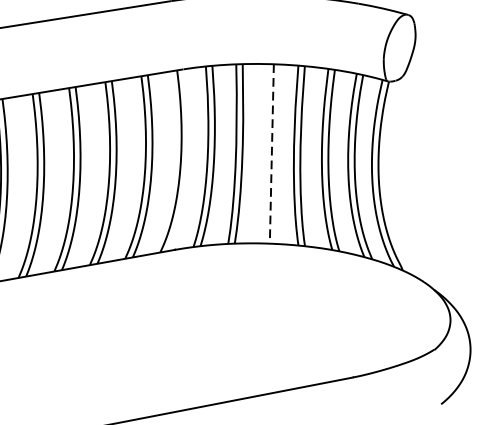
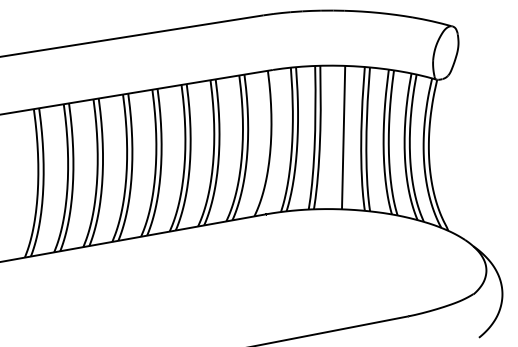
line: (271, 153) -> (343, 137), dashed -> solid

